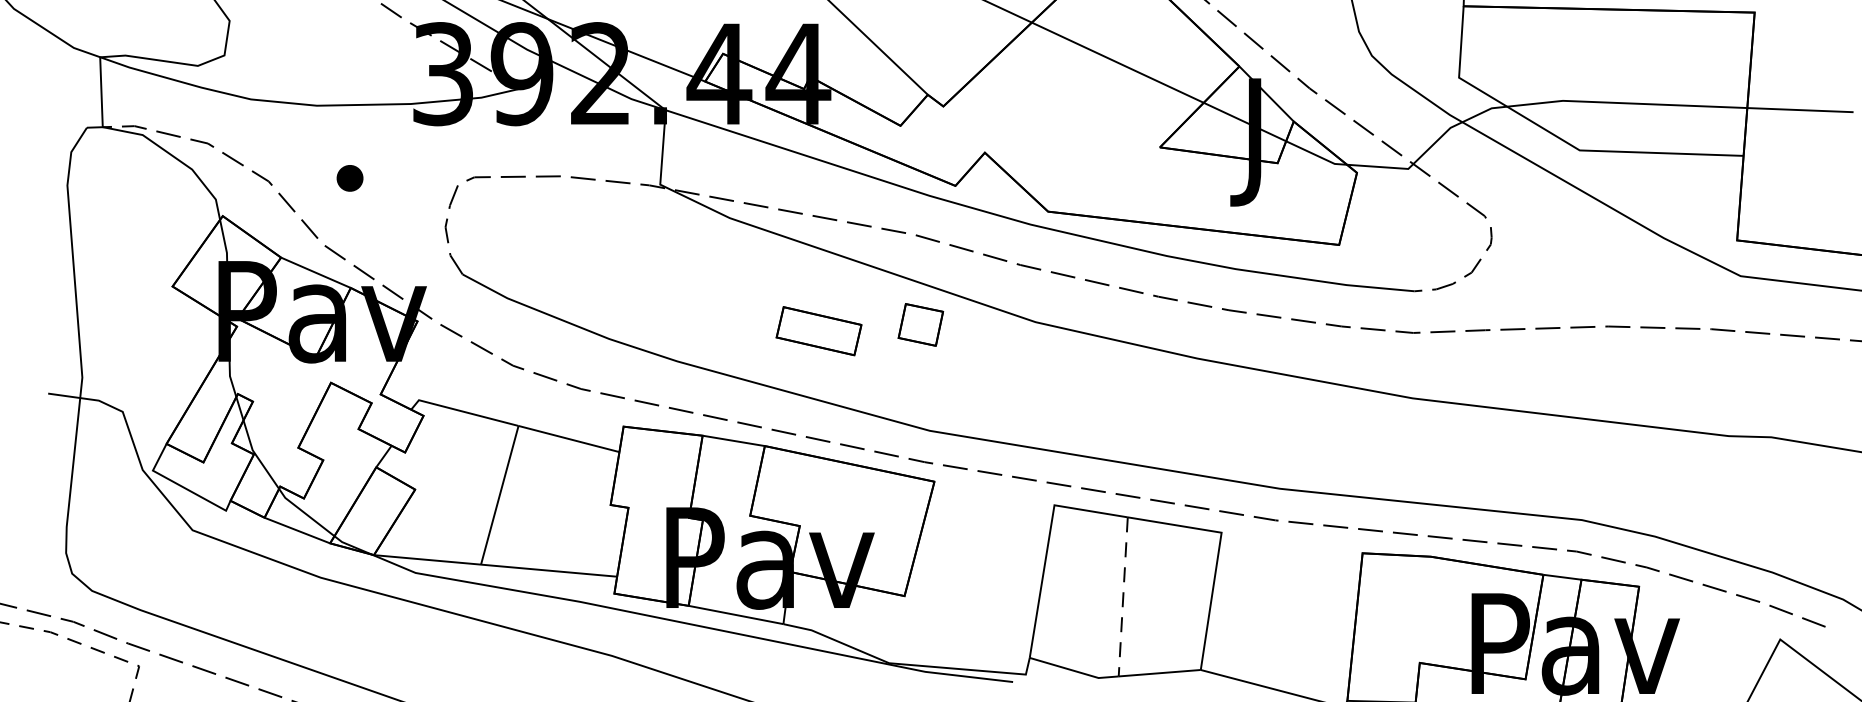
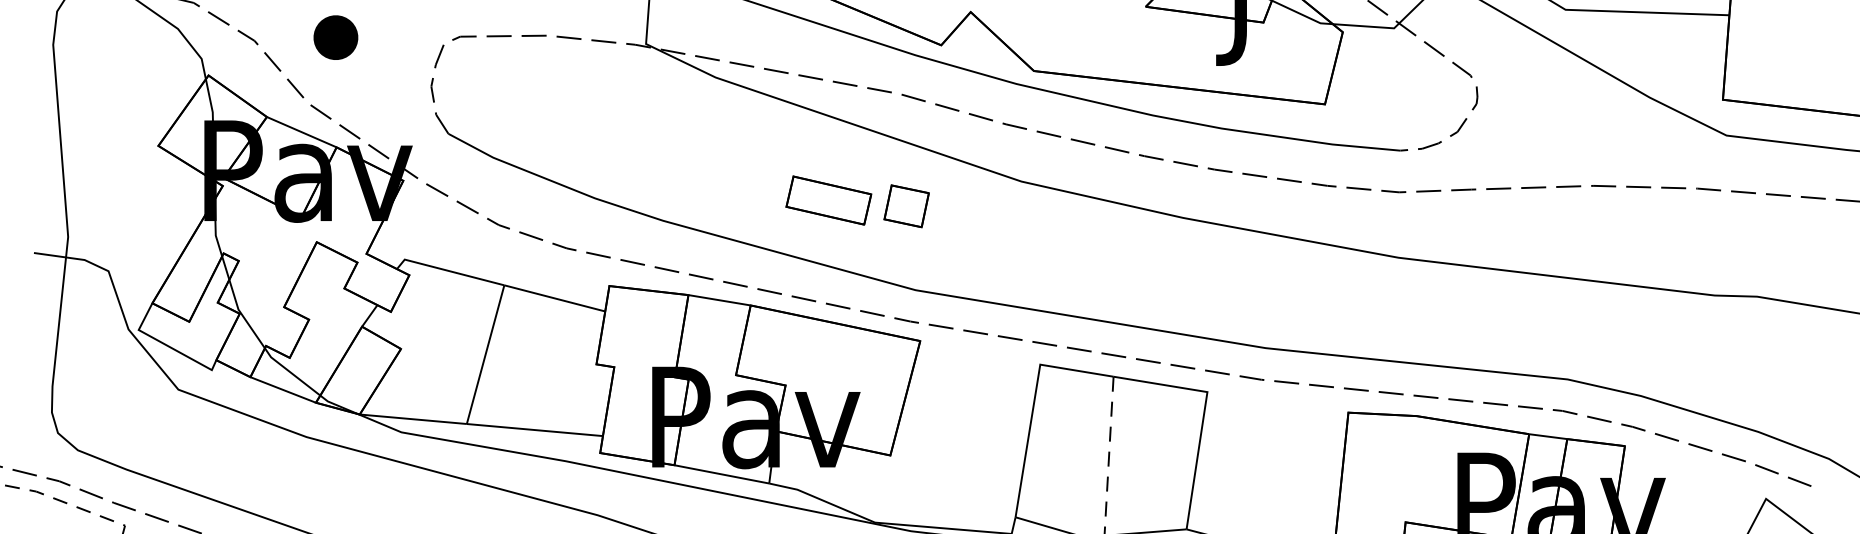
part: (349, 178) -> (335, 37), size x1.67
part: (920, 324) -> (906, 205), moved
part: (818, 331) -> (828, 200), moved

